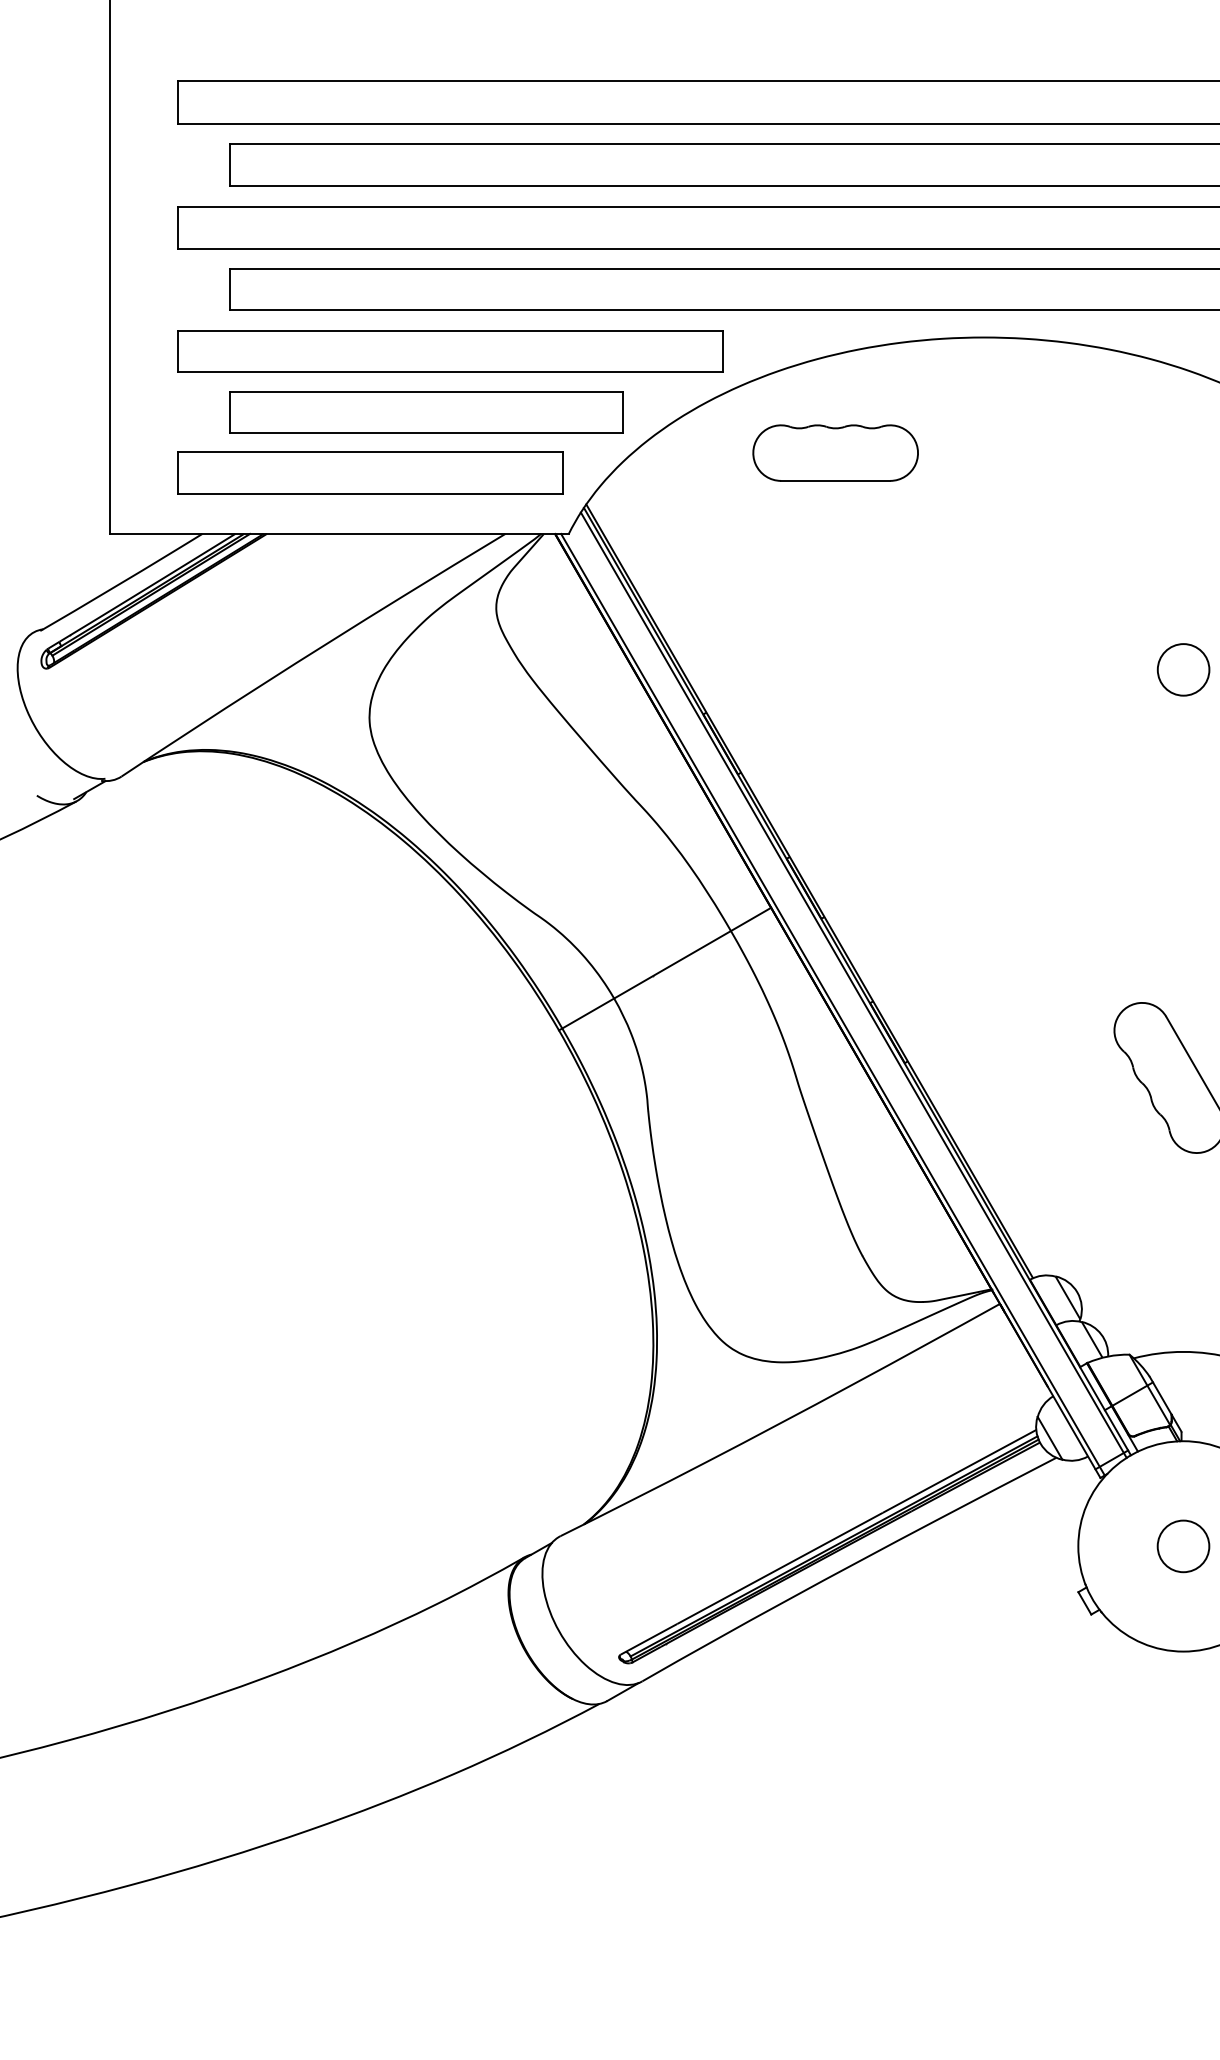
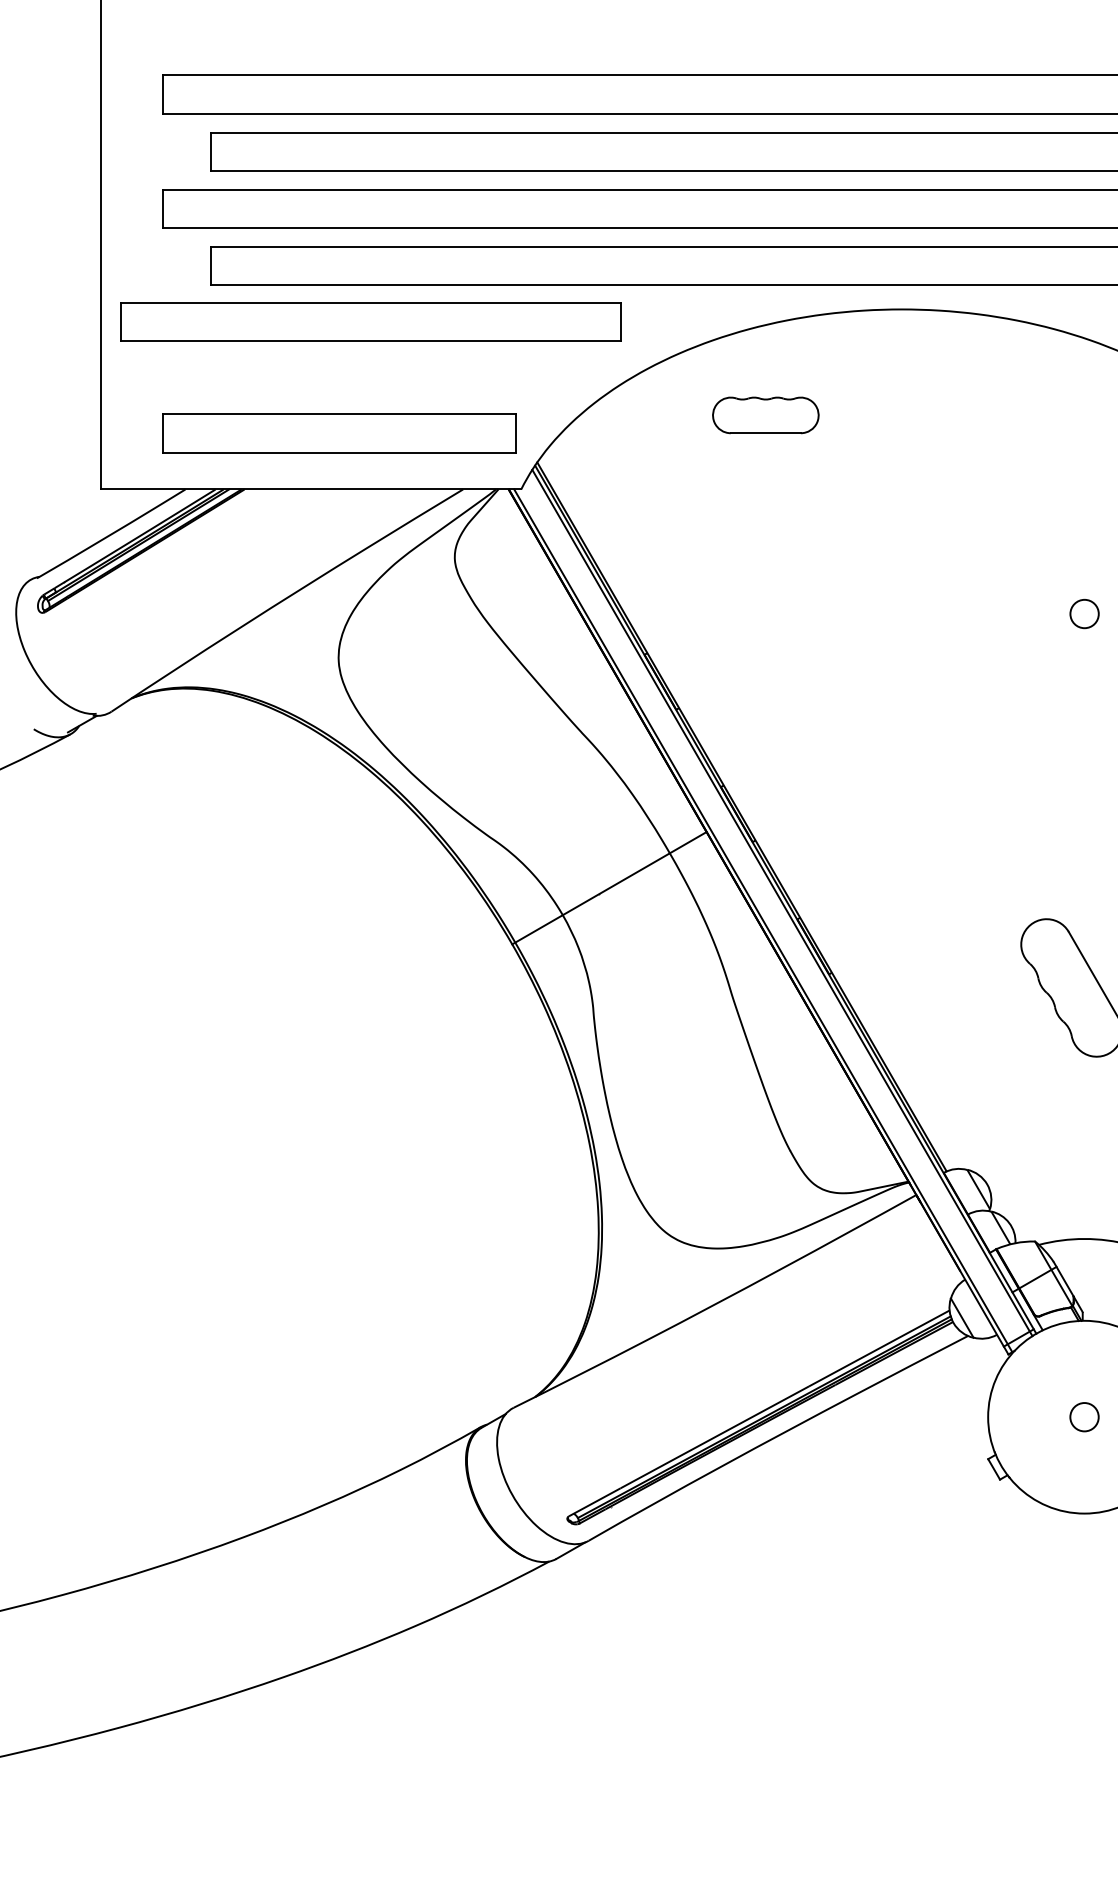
part: (450, 350) -> (370, 321), moved
part: (426, 411) -> (390, 377), removed
part: (835, 453) -> (765, 415), size x0.7
circle: (1183, 669) -> (1084, 613), size x0.6
circle: (1183, 1545) -> (1084, 1416), size x0.6

